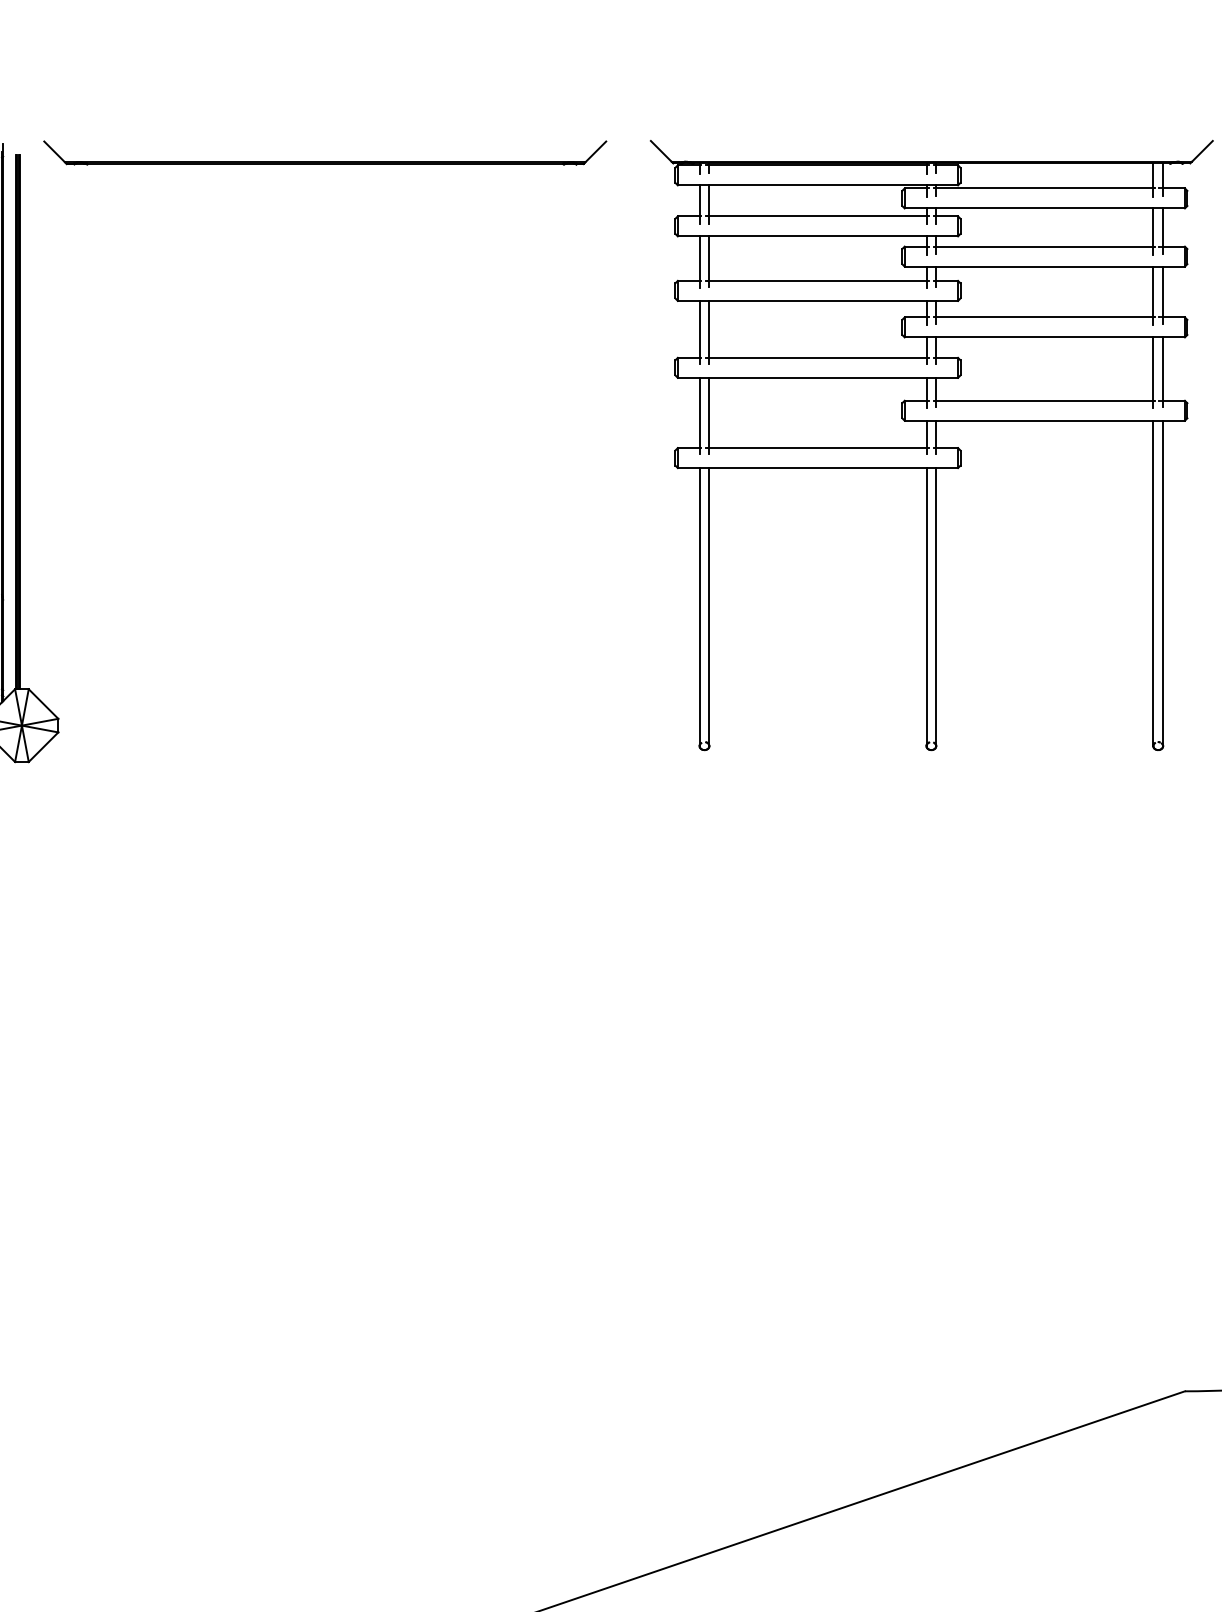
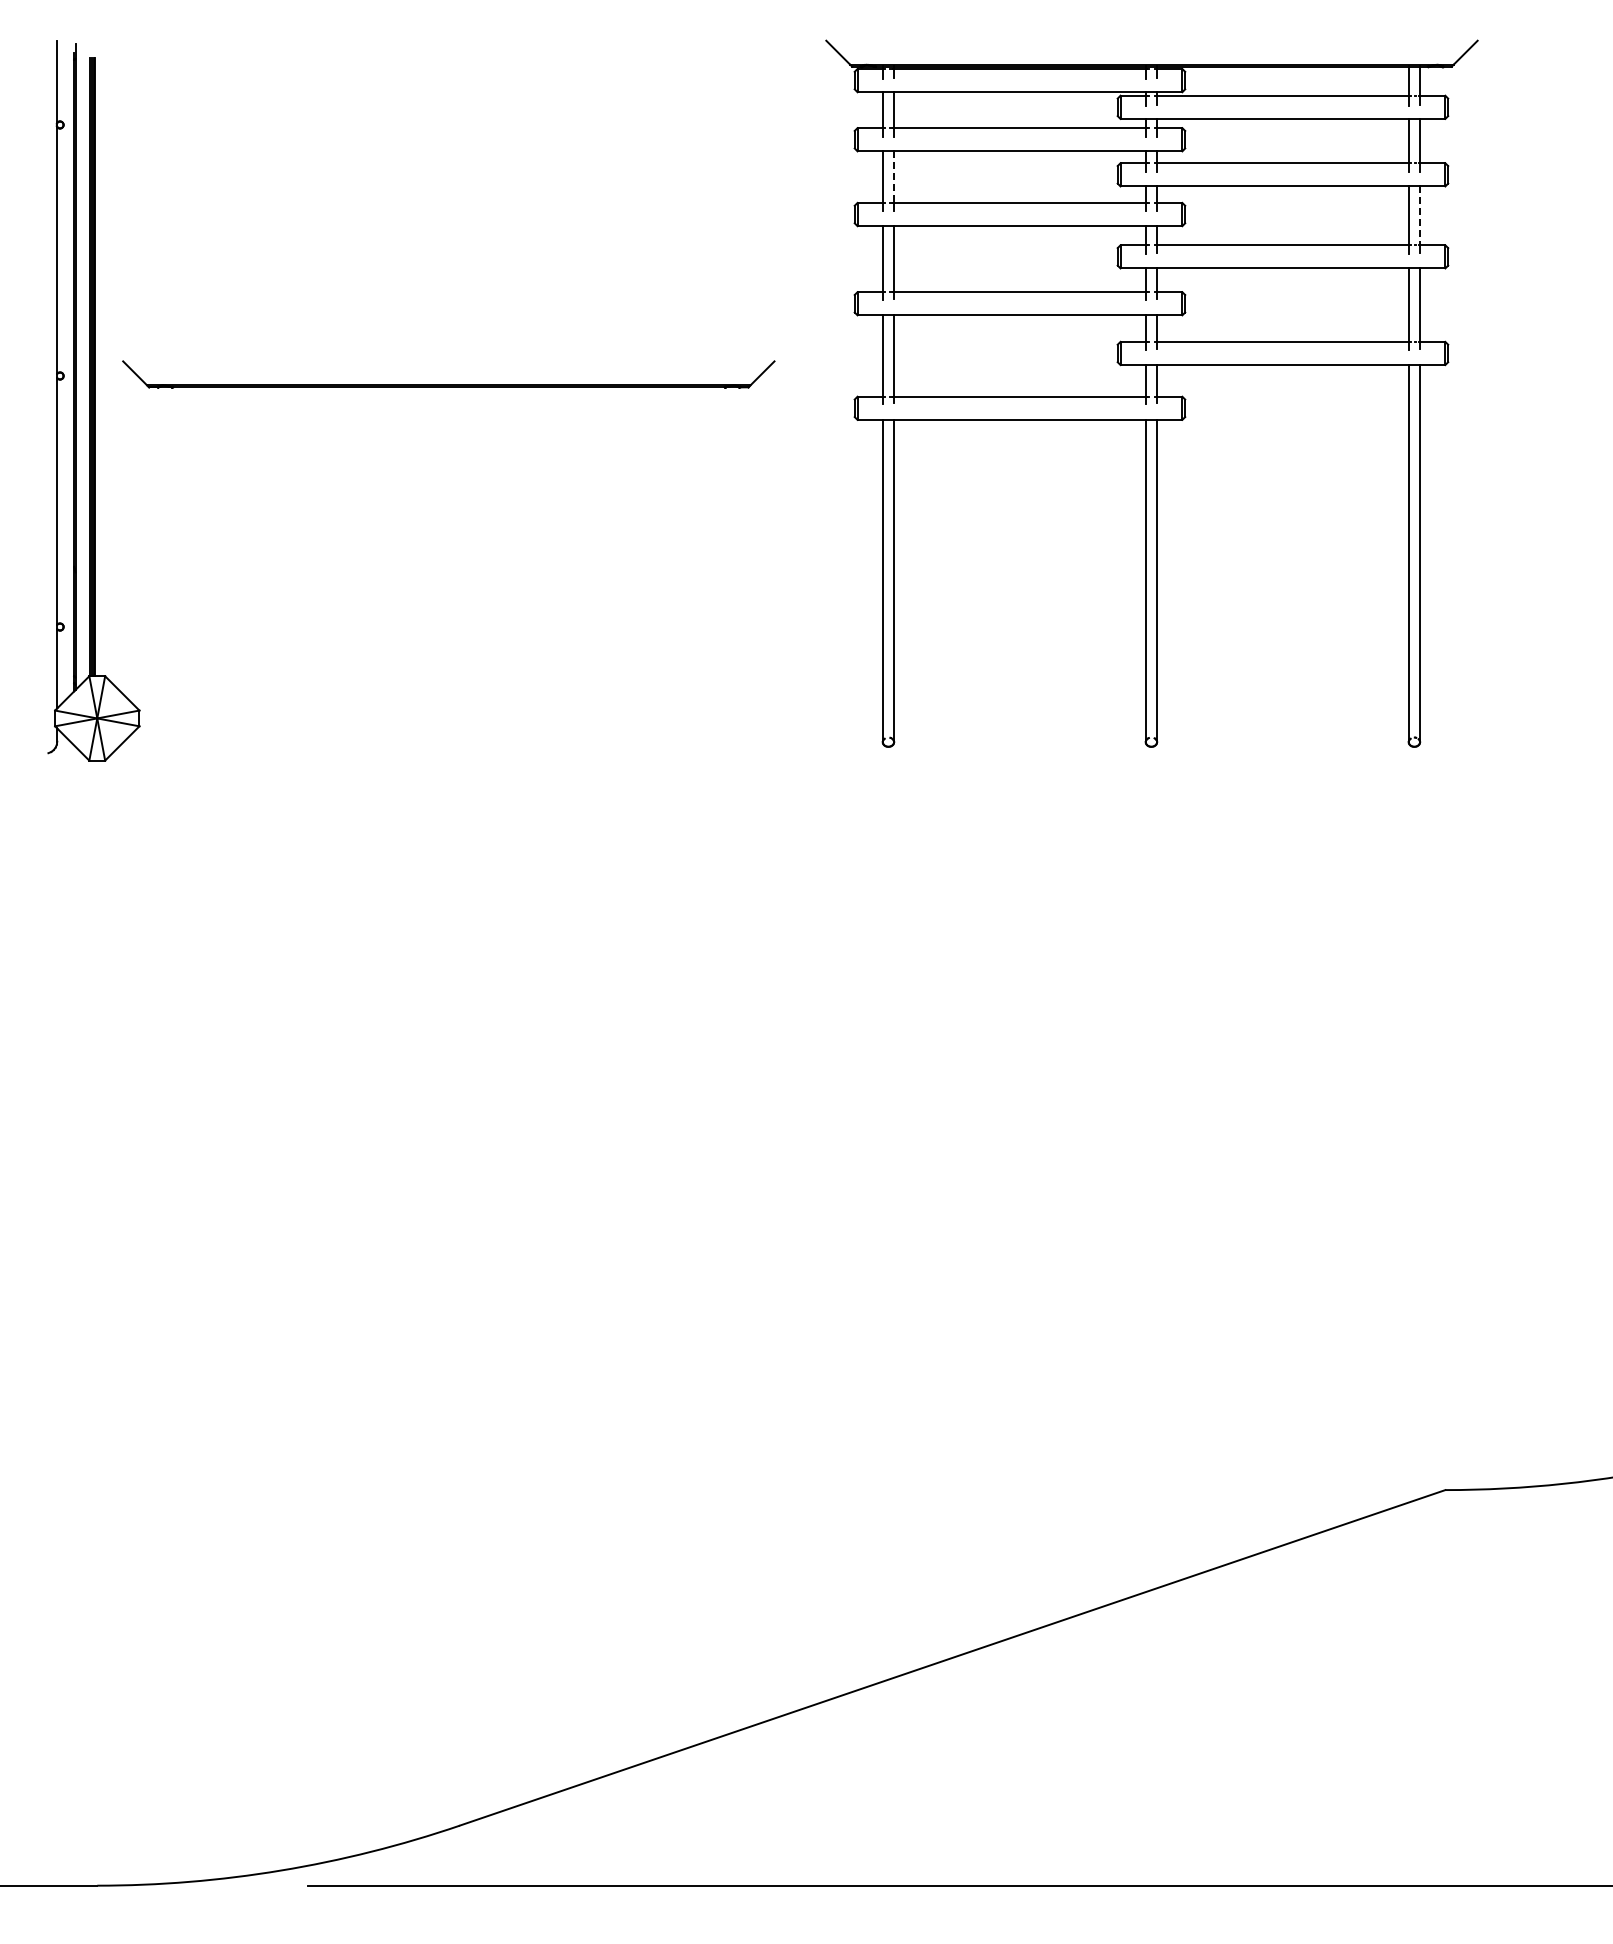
part: (324, 161) -> (448, 384), moved
line: (709, 258) -> (894, 177), solid -> dashed
line: (1163, 292) -> (1420, 216), solid -> dashed

